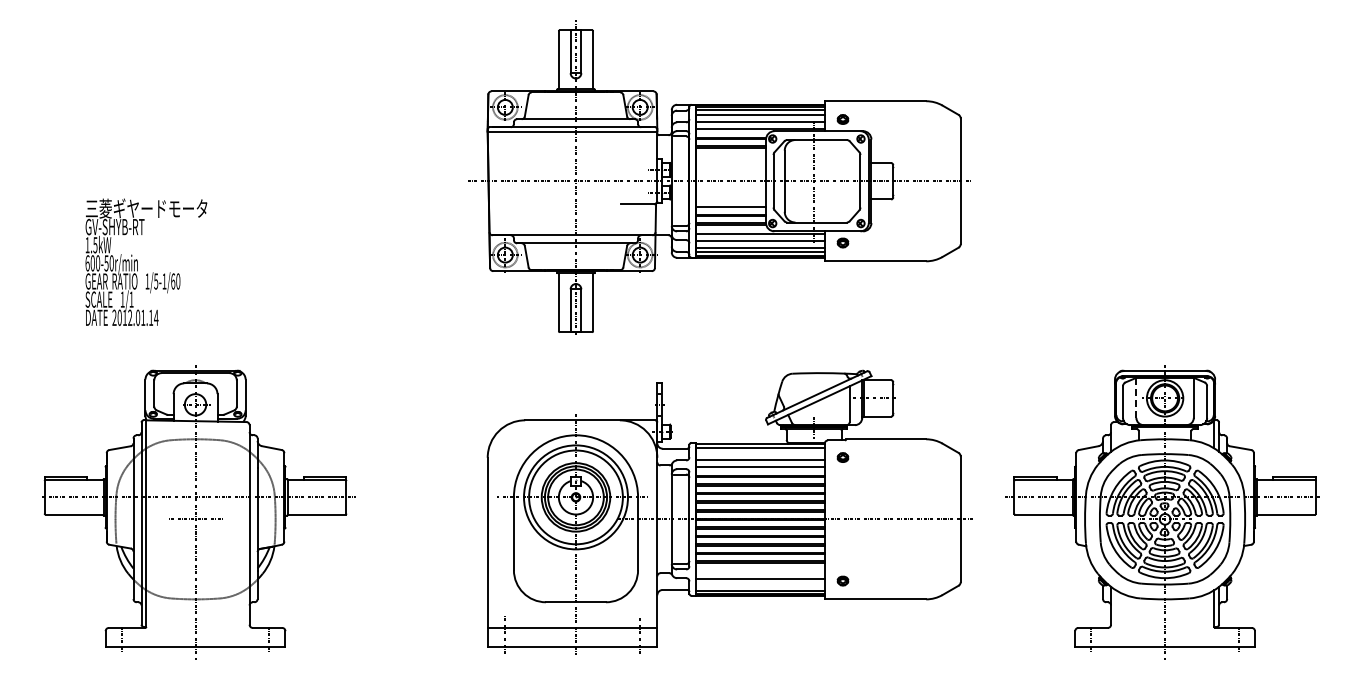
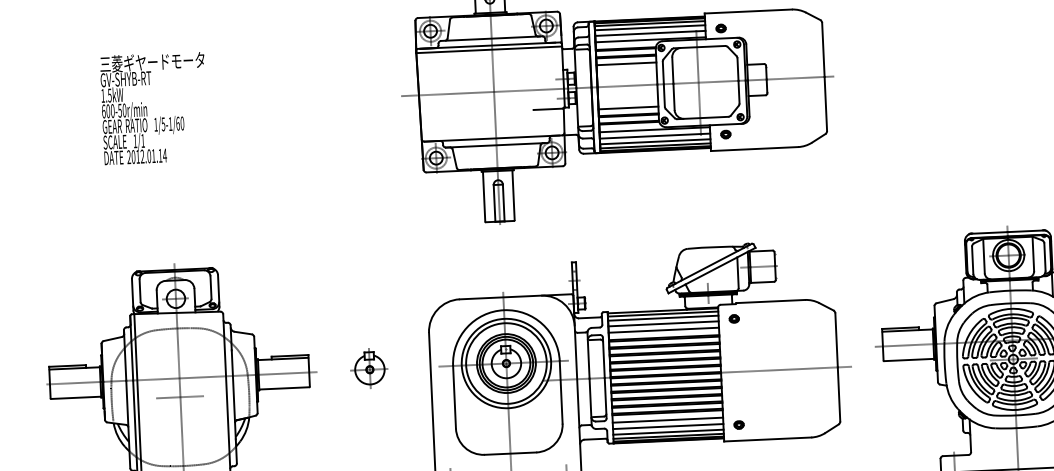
line: (731, 155) -> (626, 63), added
text: (146, 261) -> (154, 107), moved
line: (1136, 397) -> (984, 255), dashed -> solid
line: (760, 452) -> (663, 317), added
part: (414, 495) -> (367, 368), added
line: (760, 571) -> (667, 420), added
line: (760, 585) -> (668, 432), added

